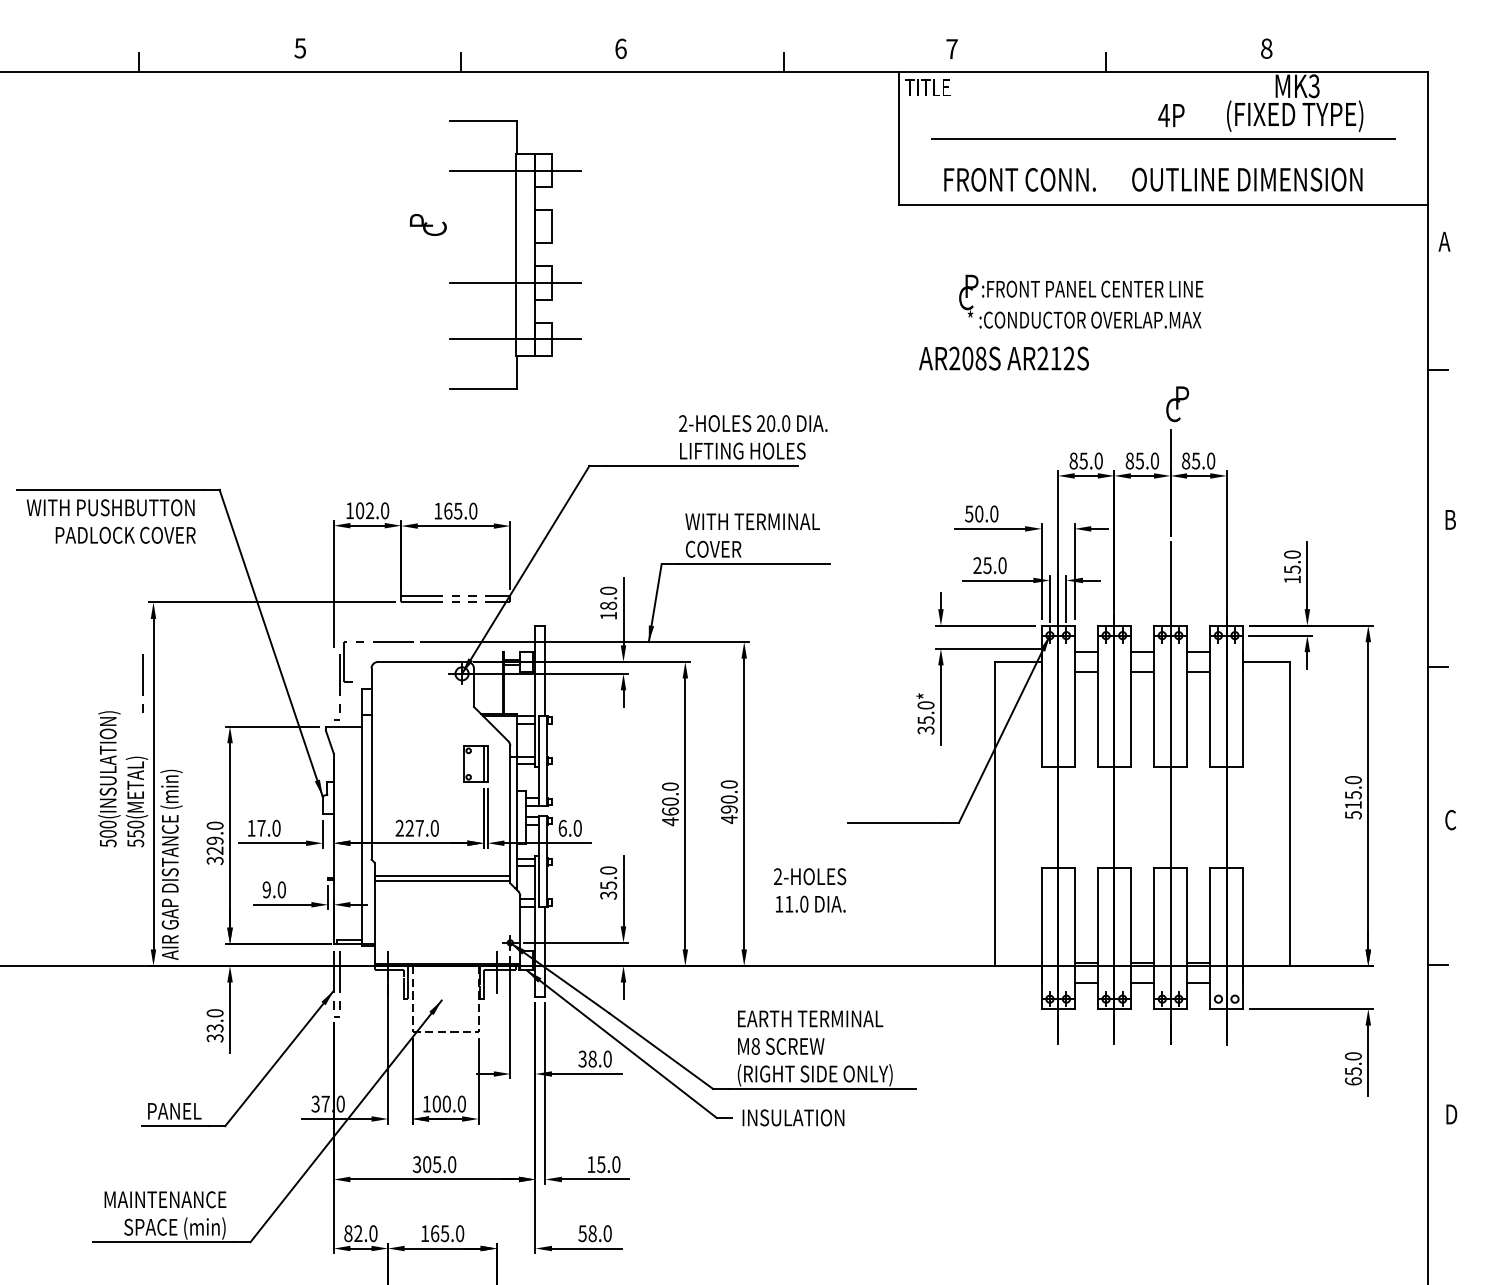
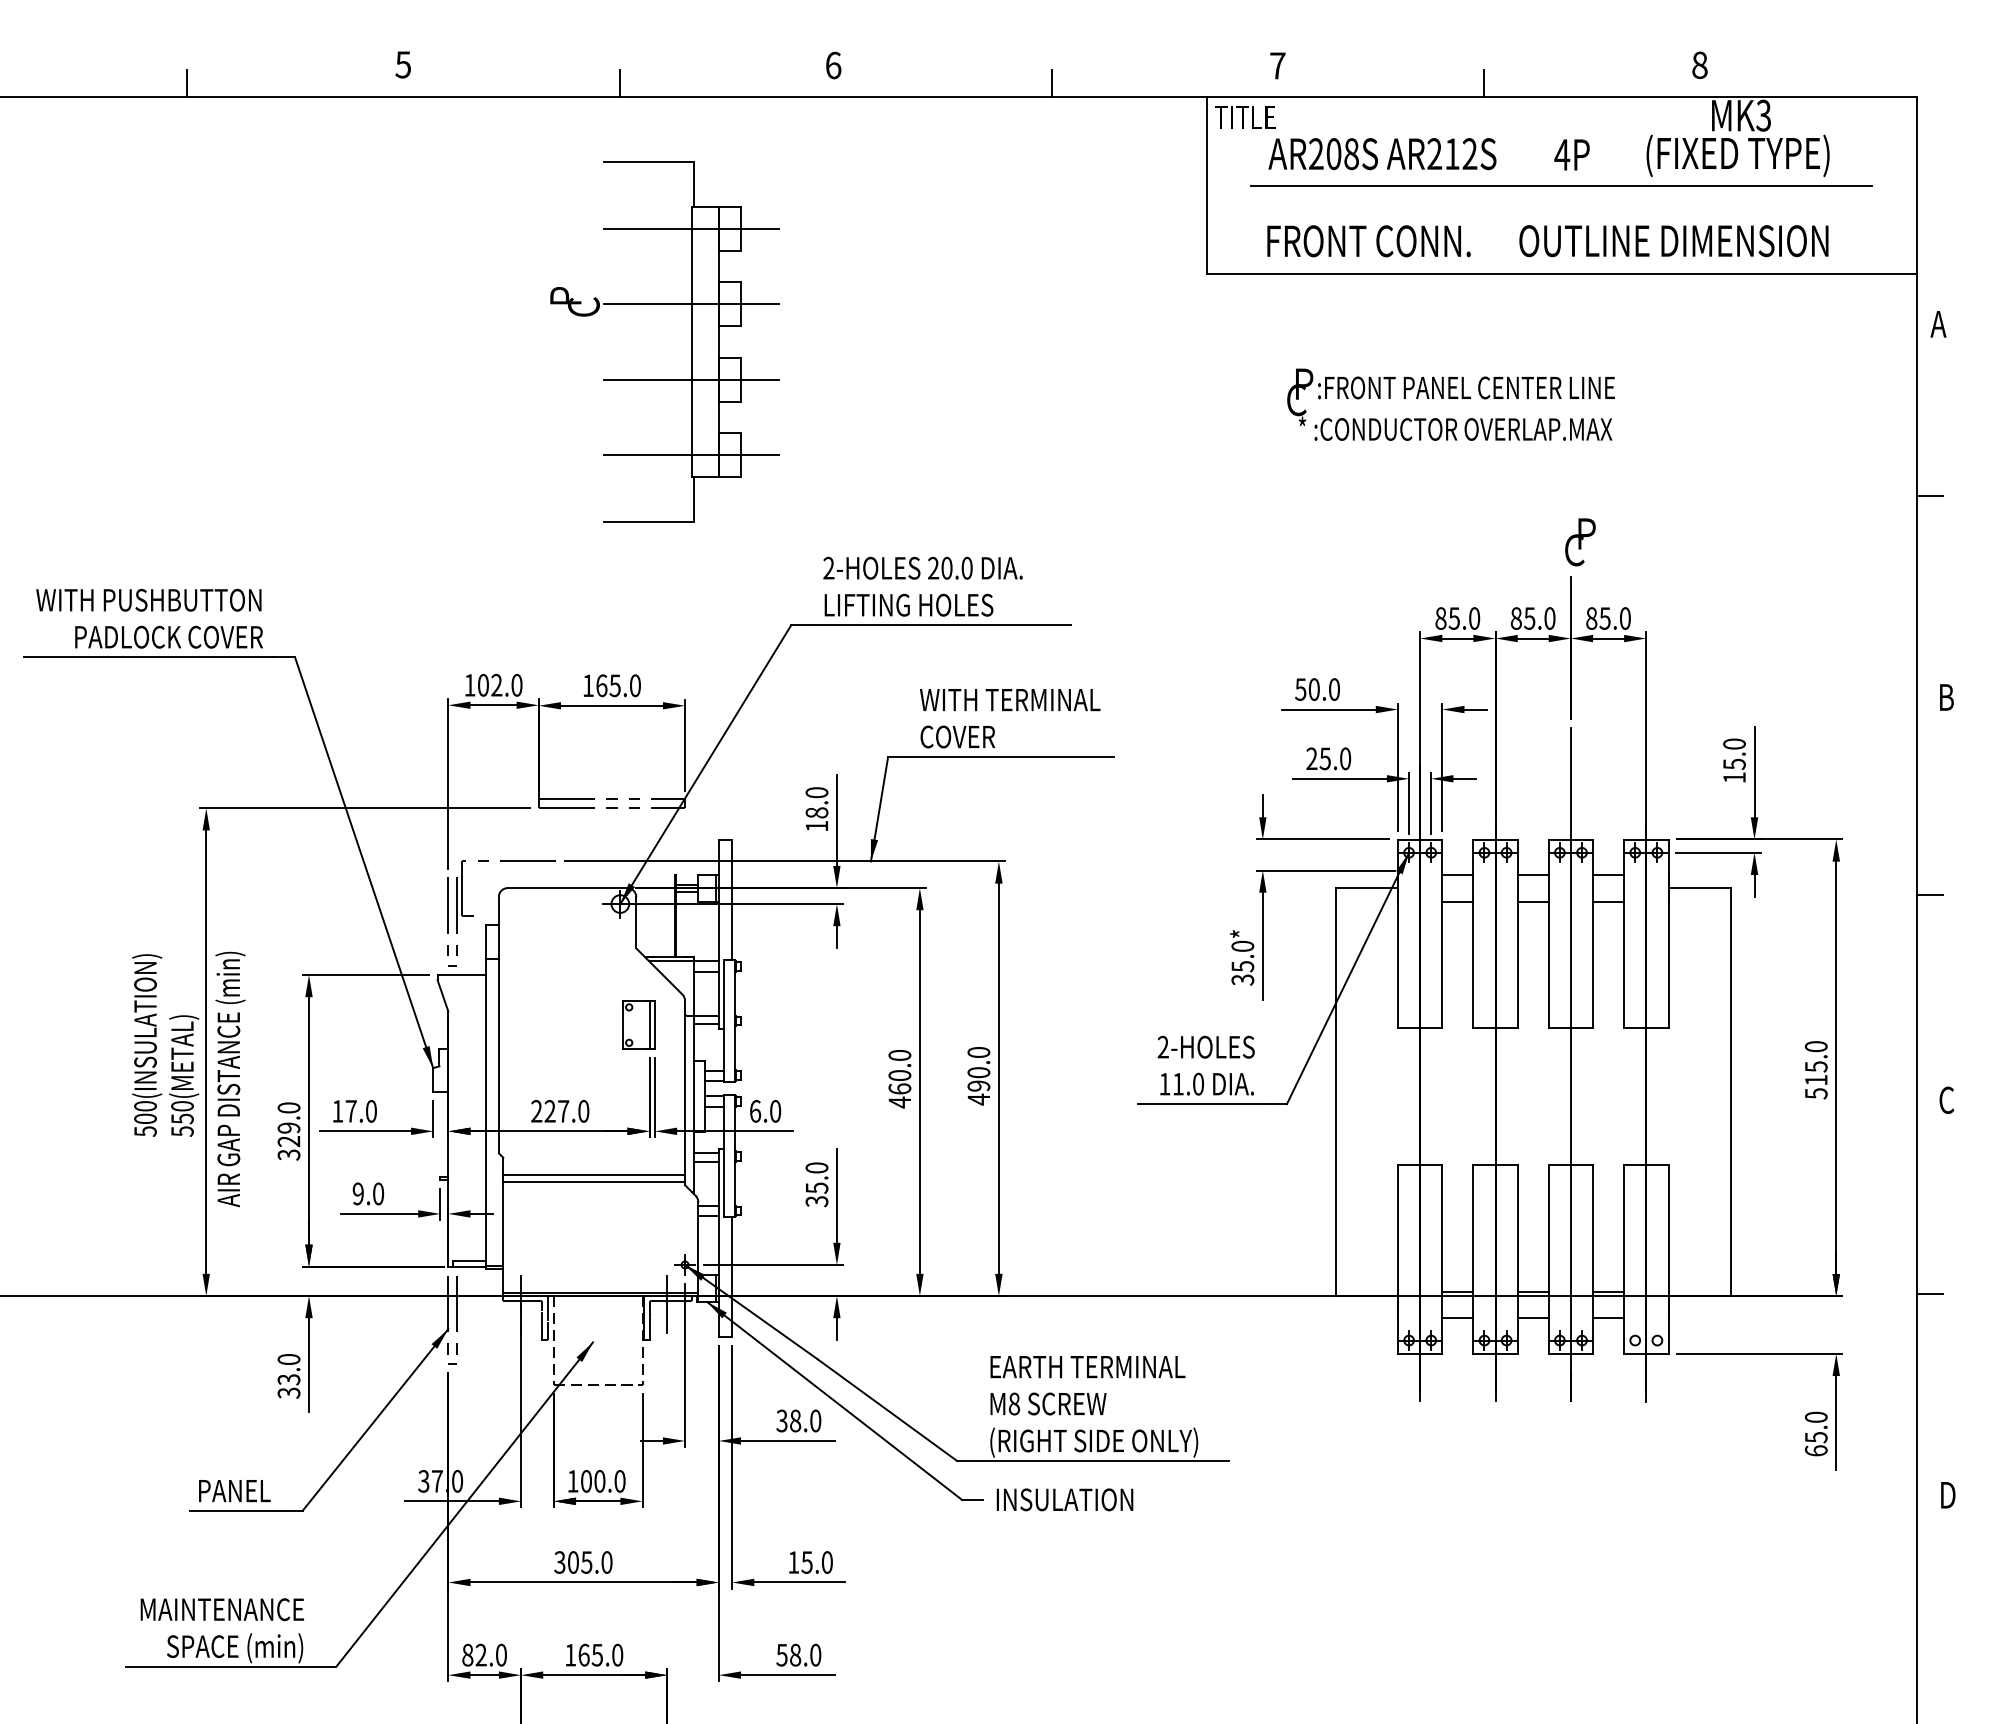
line: (515, 226) -> (691, 304), added
text: (1004, 358) -> (1382, 154), moved
text: (752, 437) -> (922, 586), moved
text: (111, 521) -> (149, 618), moved
line: (142, 683) -> (447, 916), moved
text: (171, 864) -> (230, 1079), moved
text: (809, 890) -> (1205, 1065), moved

